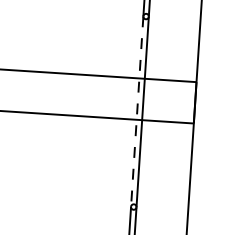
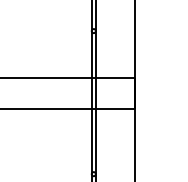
line: (136, 111) -> (91, 102), dashed -> solid

